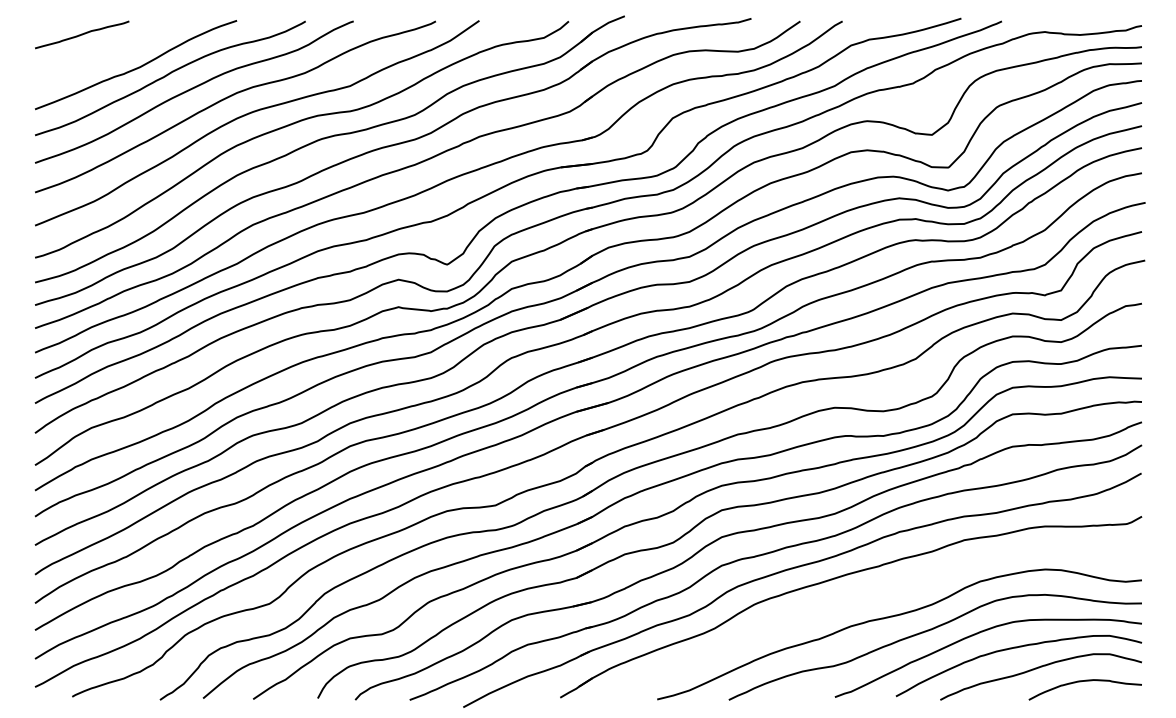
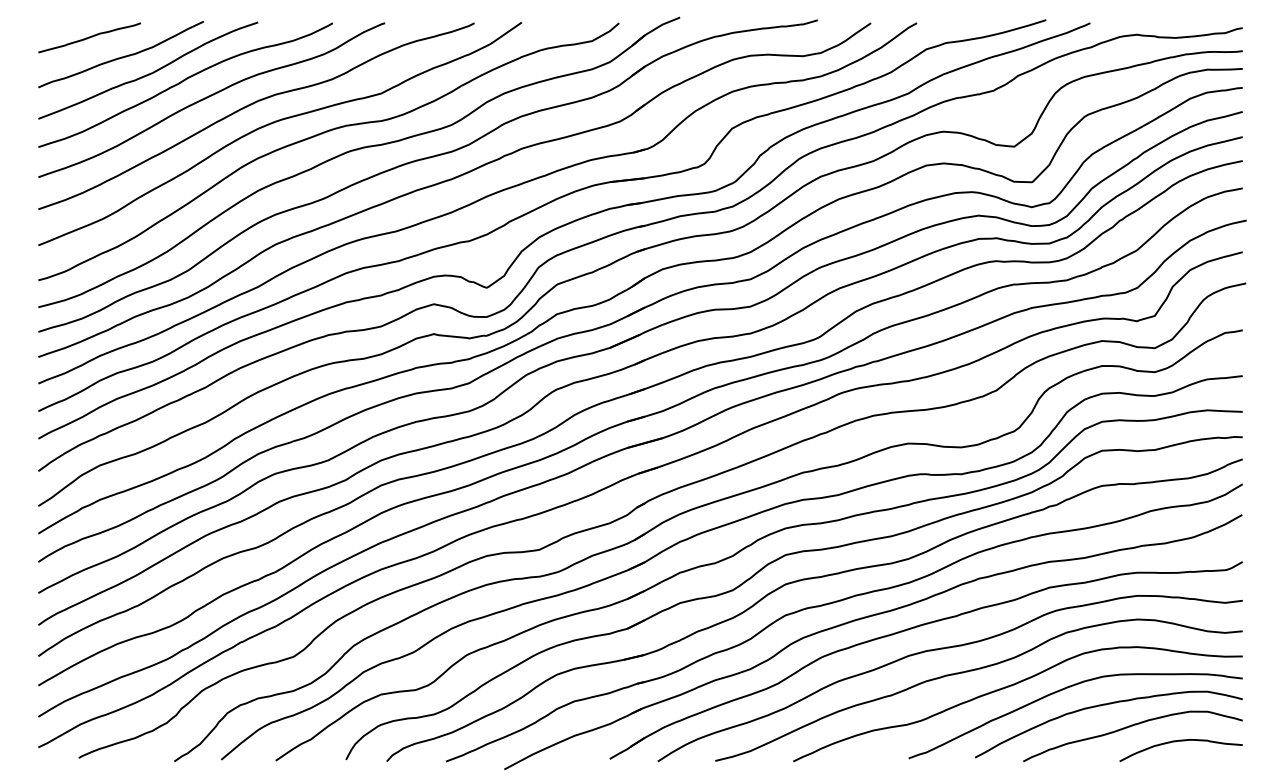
curve: (111, 52) -> (121, 56), added
curve: (866, 597) -> (943, 649), added

